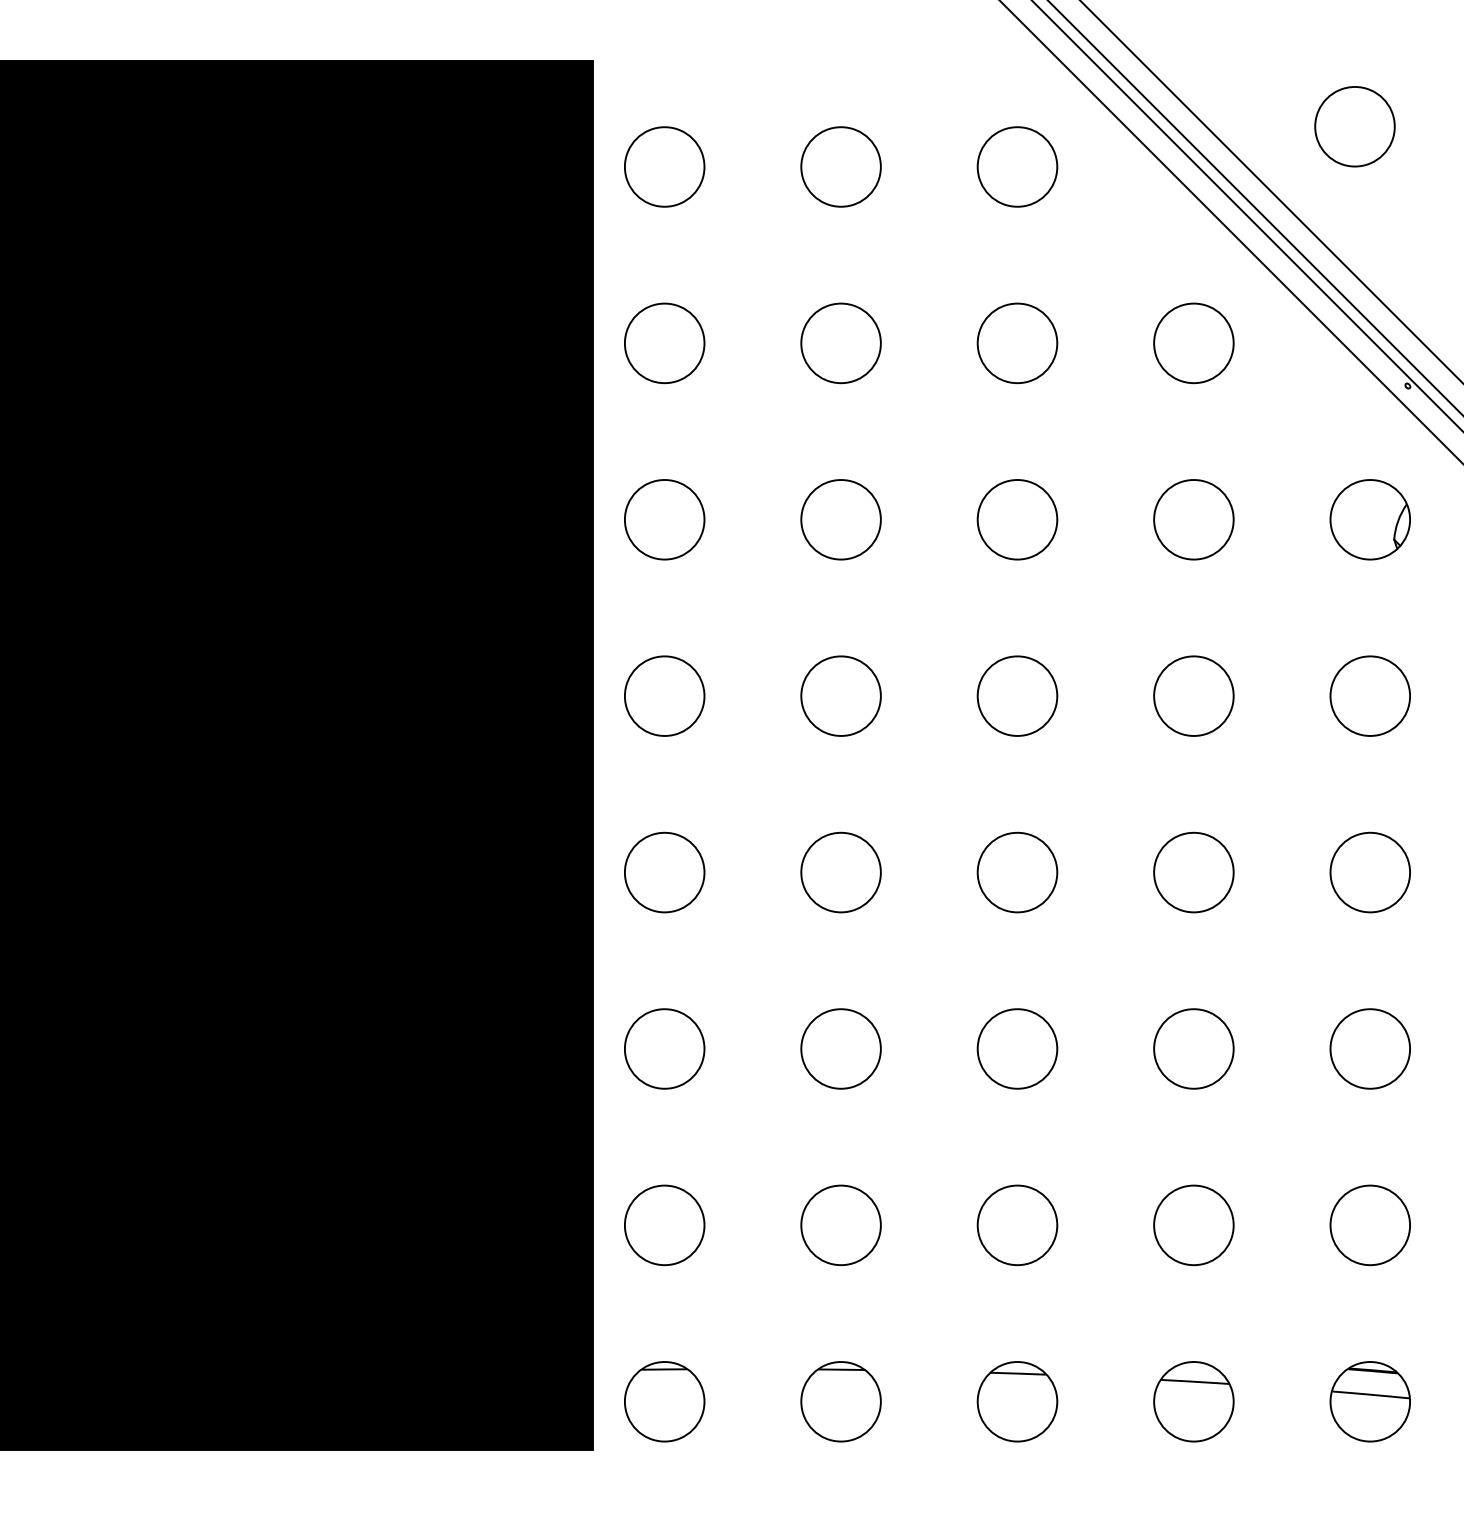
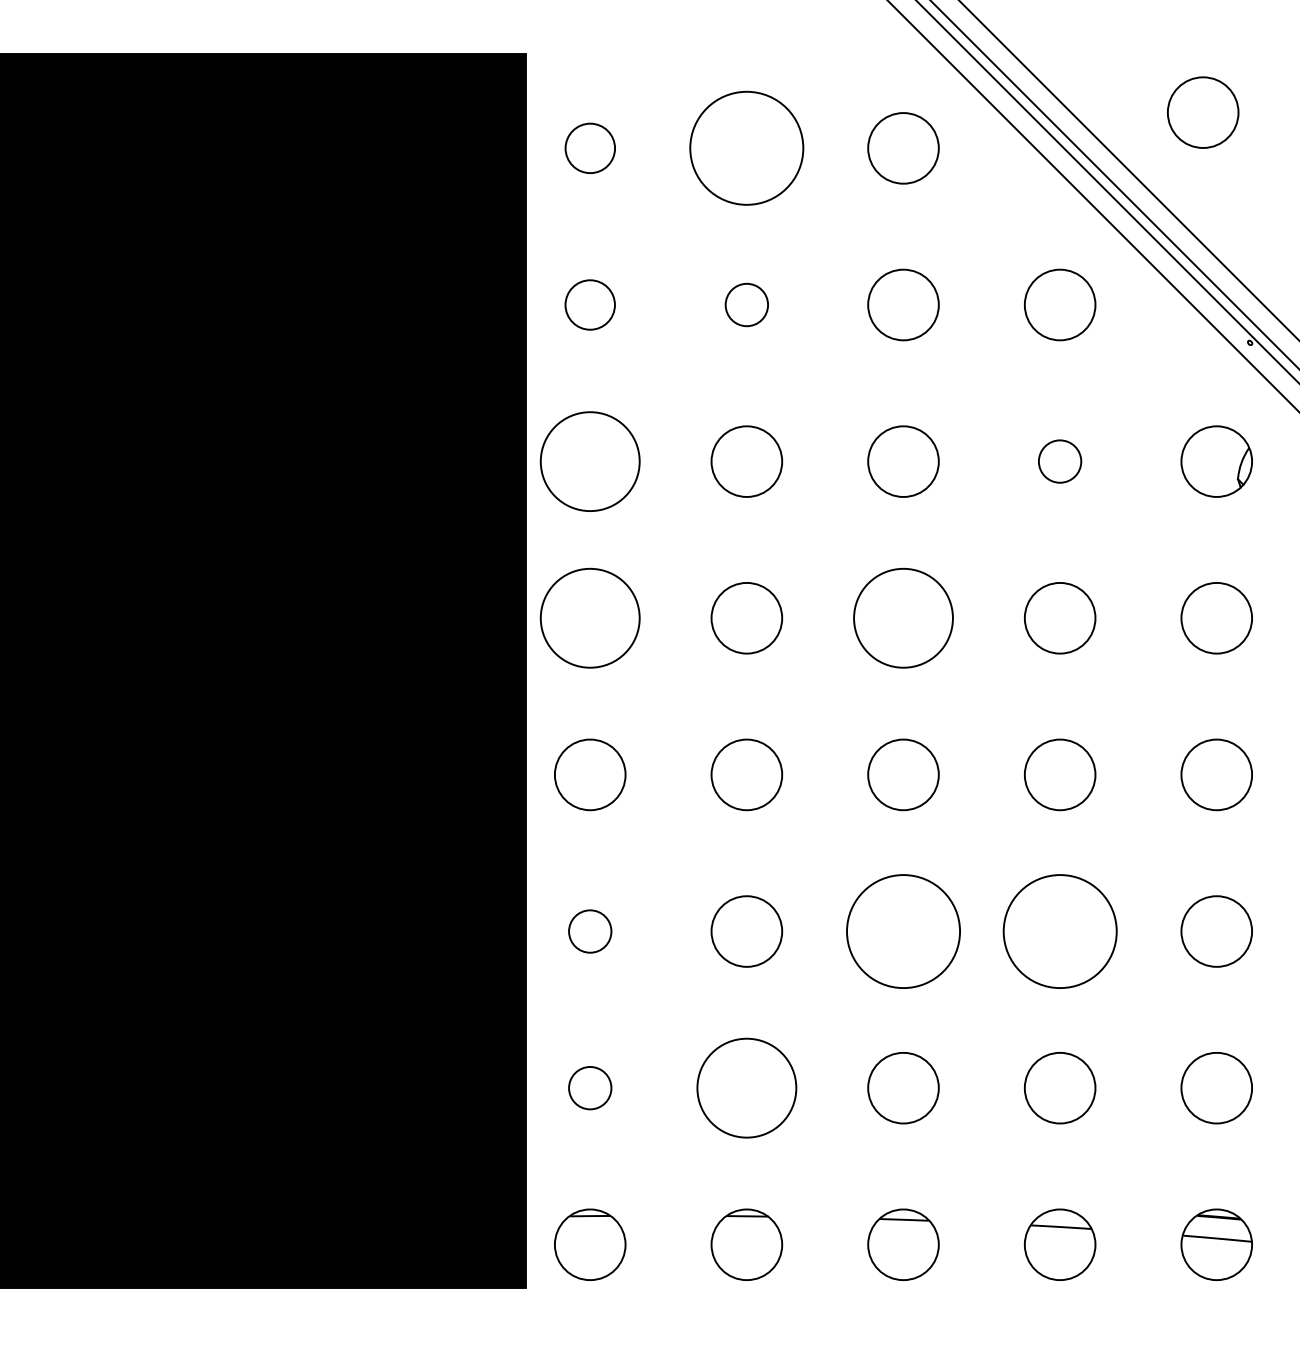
circle: (664, 167) -> (590, 148), size x0.7
circle: (840, 167) -> (746, 148), size x1.6
circle: (663, 342) -> (589, 304), size x0.7
circle: (840, 342) -> (746, 304), size x0.6
circle: (663, 519) -> (589, 461), size x1.4
circle: (1193, 519) -> (1059, 461), size x0.6
circle: (663, 695) -> (589, 617), size x1.4
circle: (1017, 695) -> (903, 617), size x1.4
circle: (663, 1048) -> (589, 931), size x0.6
circle: (1017, 1048) -> (903, 931), size x1.6
circle: (1193, 1048) -> (1059, 931), size x1.6
circle: (663, 1224) -> (589, 1087), size x0.6
circle: (840, 1224) -> (746, 1087), size x1.4

